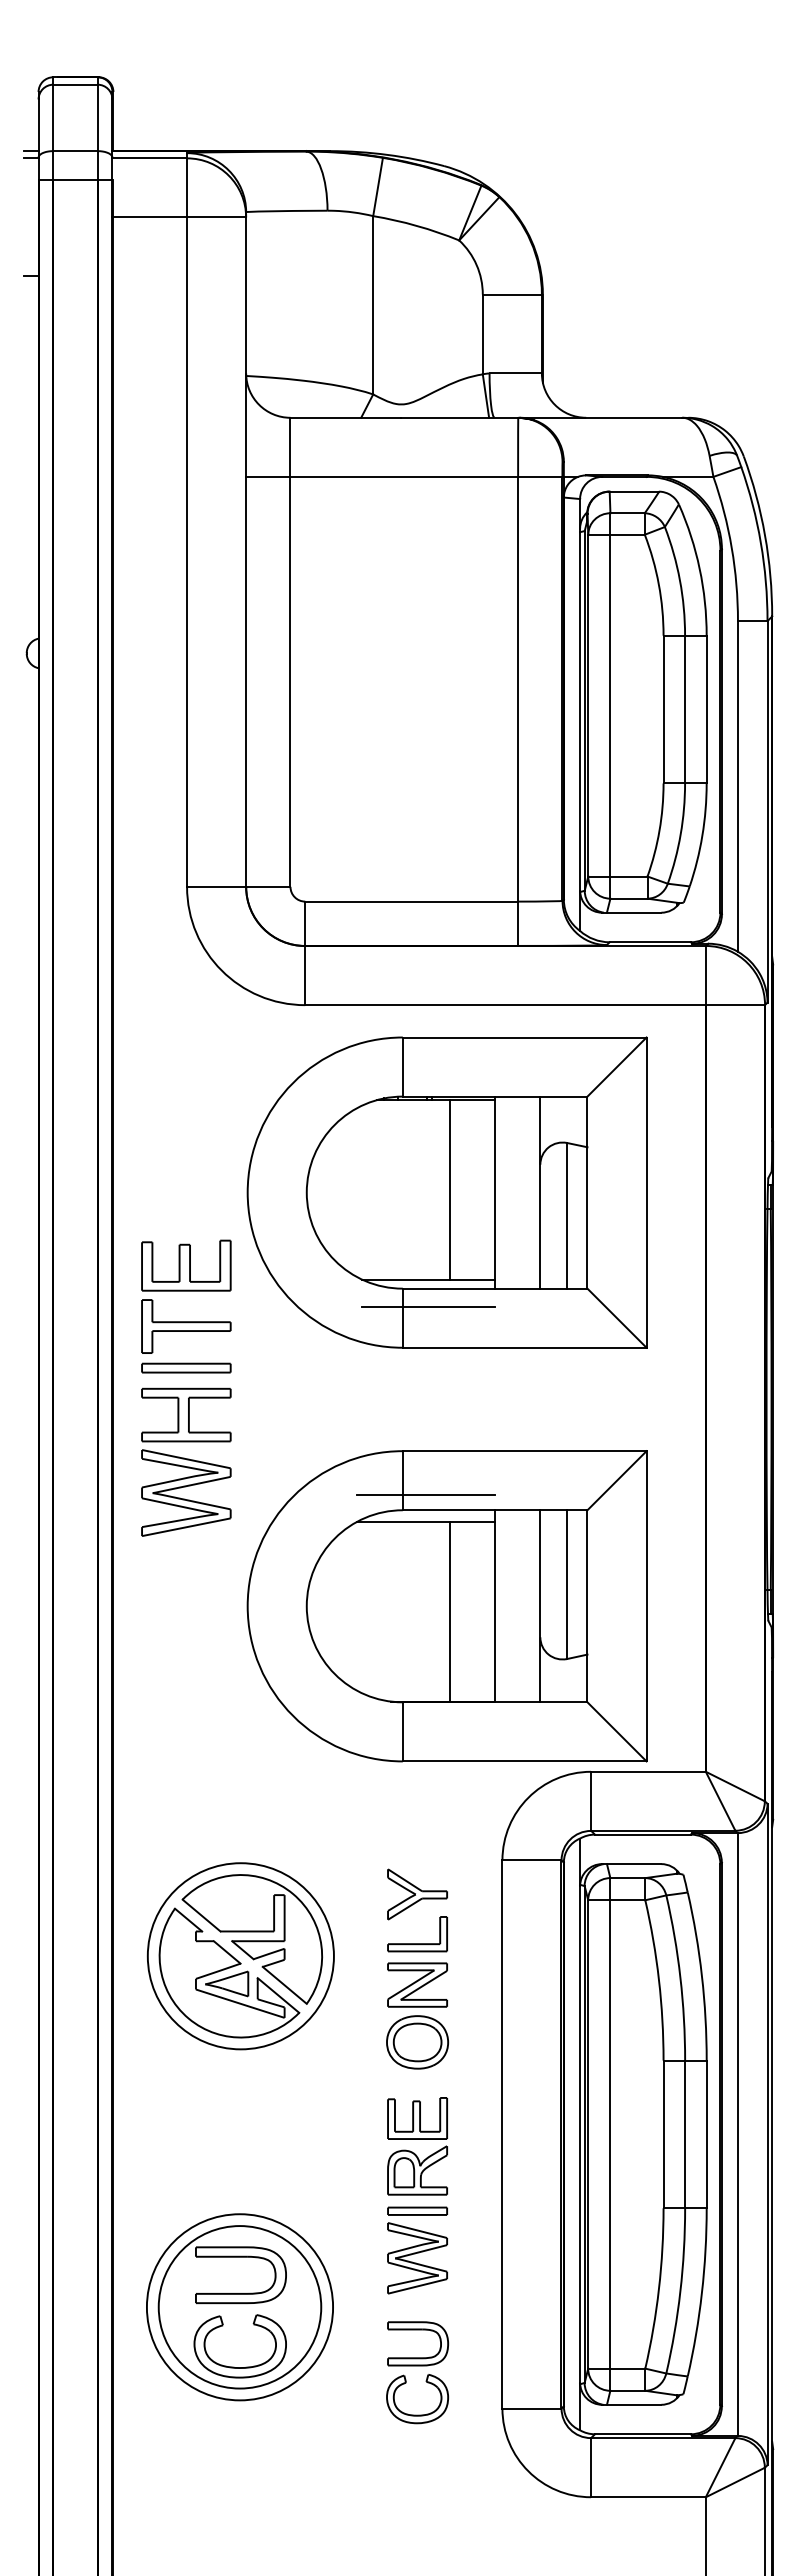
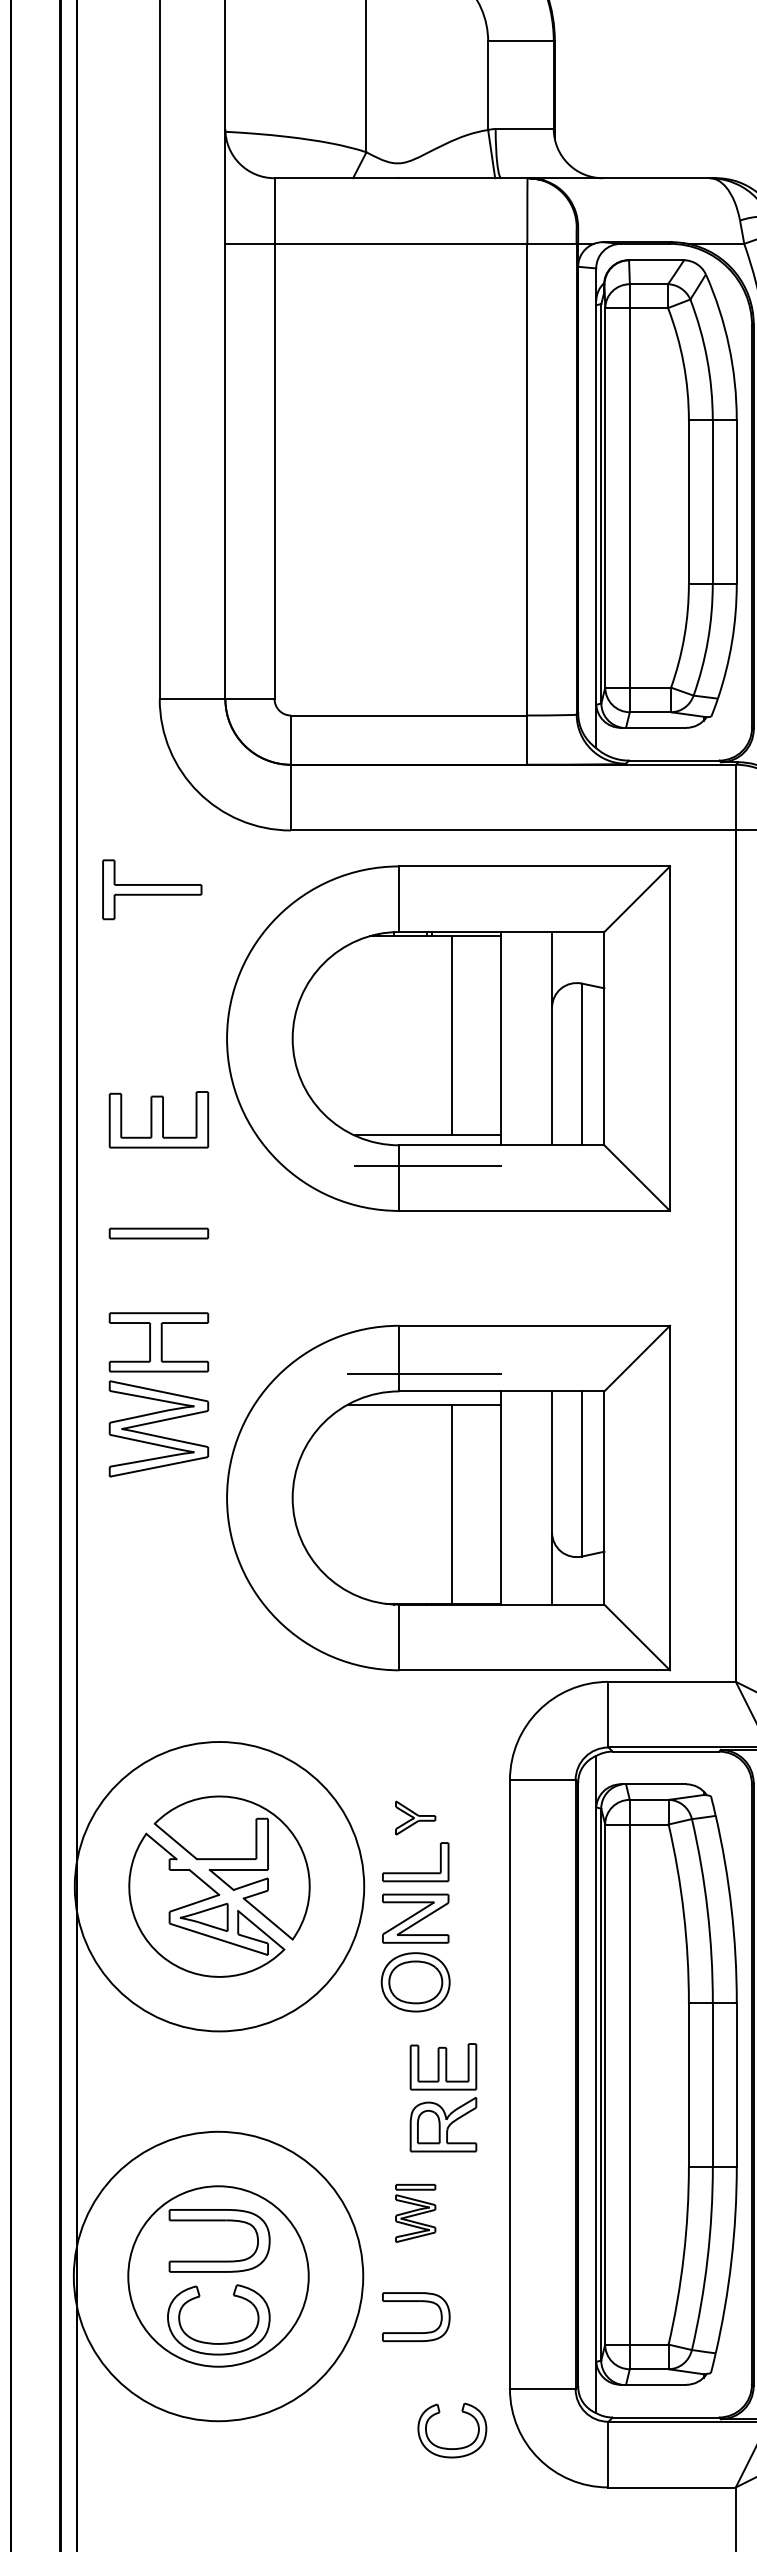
part: (186, 1326) -> (152, 889), moved
part: (186, 1461) -> (159, 1393), moved
part: (417, 1894) -> (415, 1818), size x0.6
circle: (240, 1956) -> (219, 1886), size x1.4
part: (414, 2152) -> (440, 2104), moved
part: (417, 2250) -> (415, 2213), size x0.6
circle: (239, 2307) -> (217, 2276), size x1.4
part: (417, 2414) -> (452, 2447), moved

